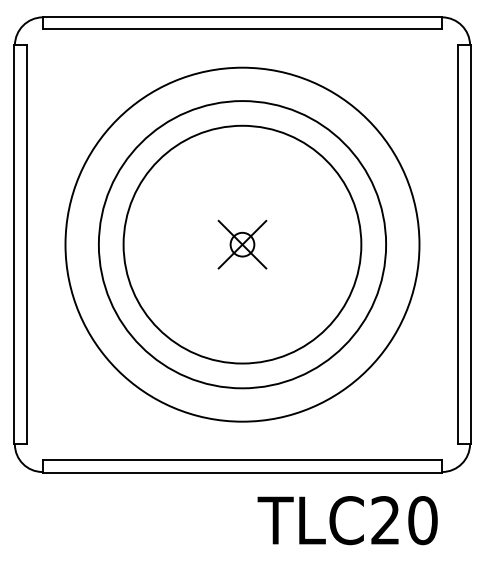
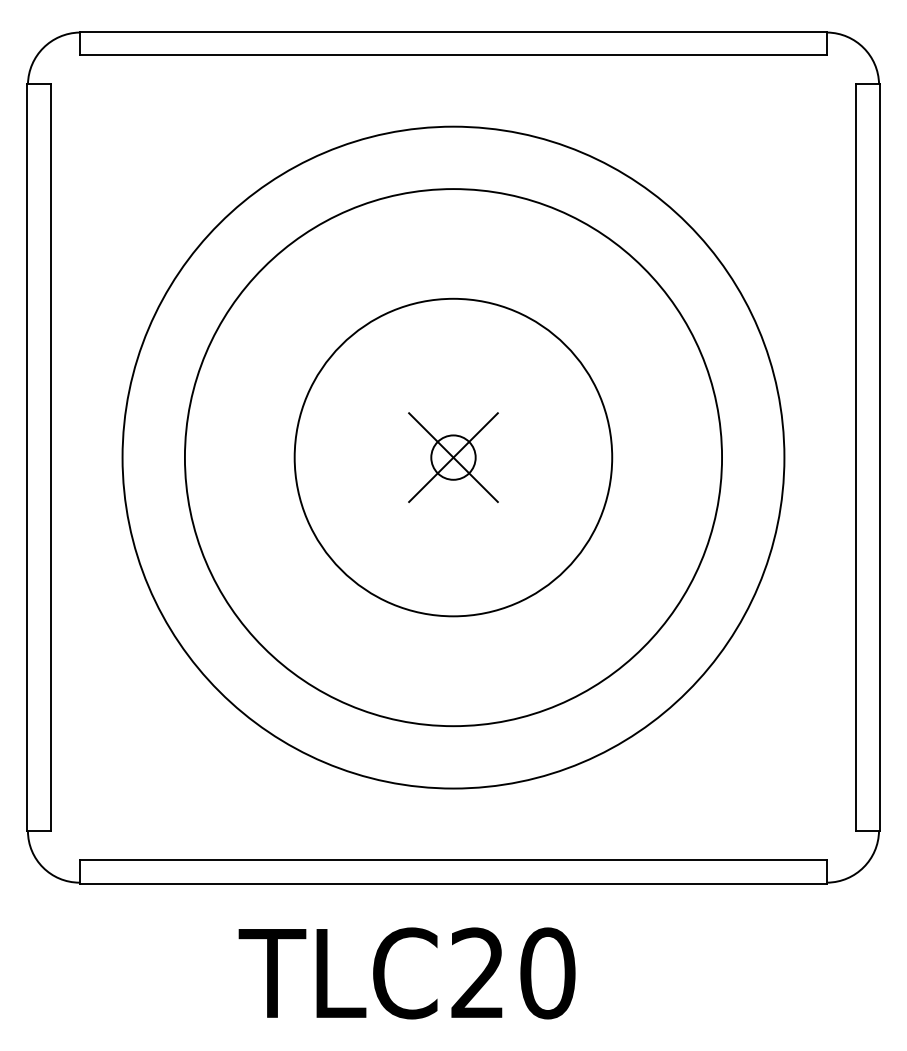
circle: (242, 244) -> (453, 457), size x0.71
text: (347, 520) -> (406, 973), moved

